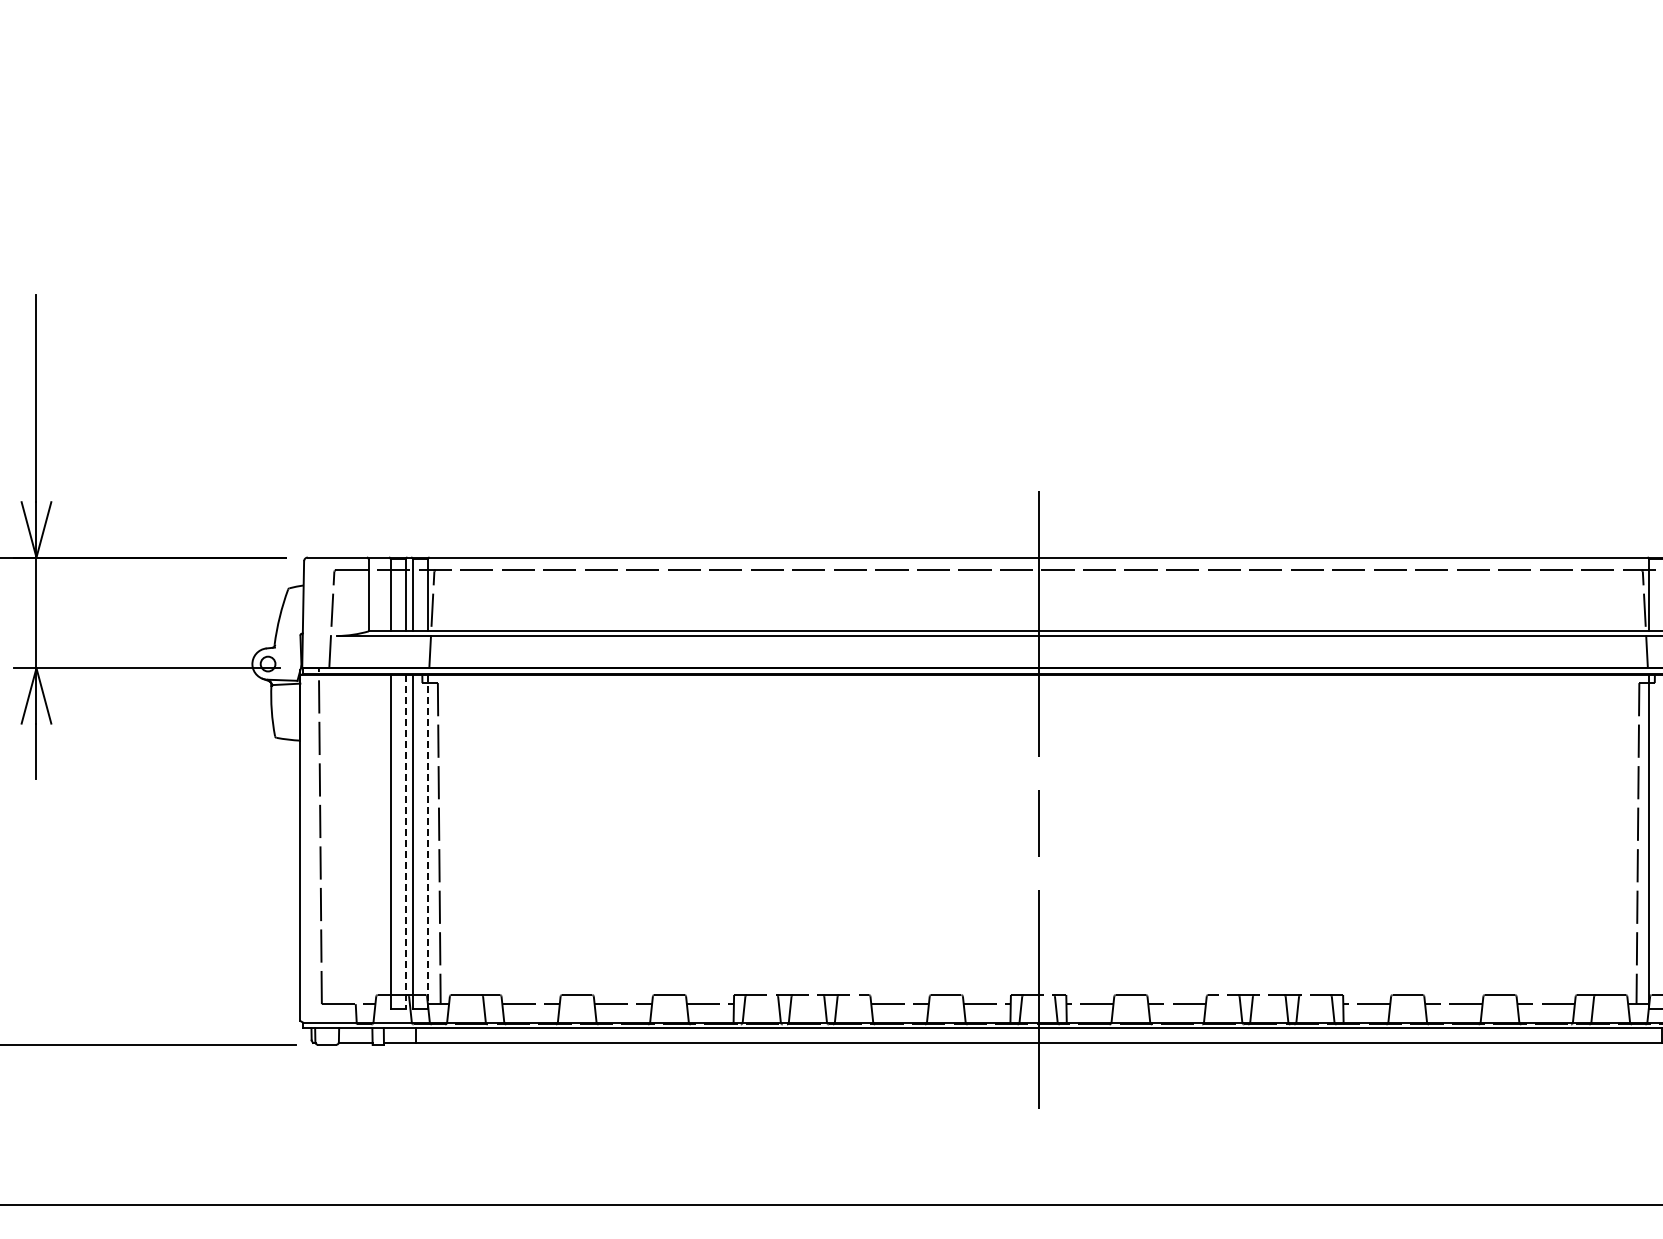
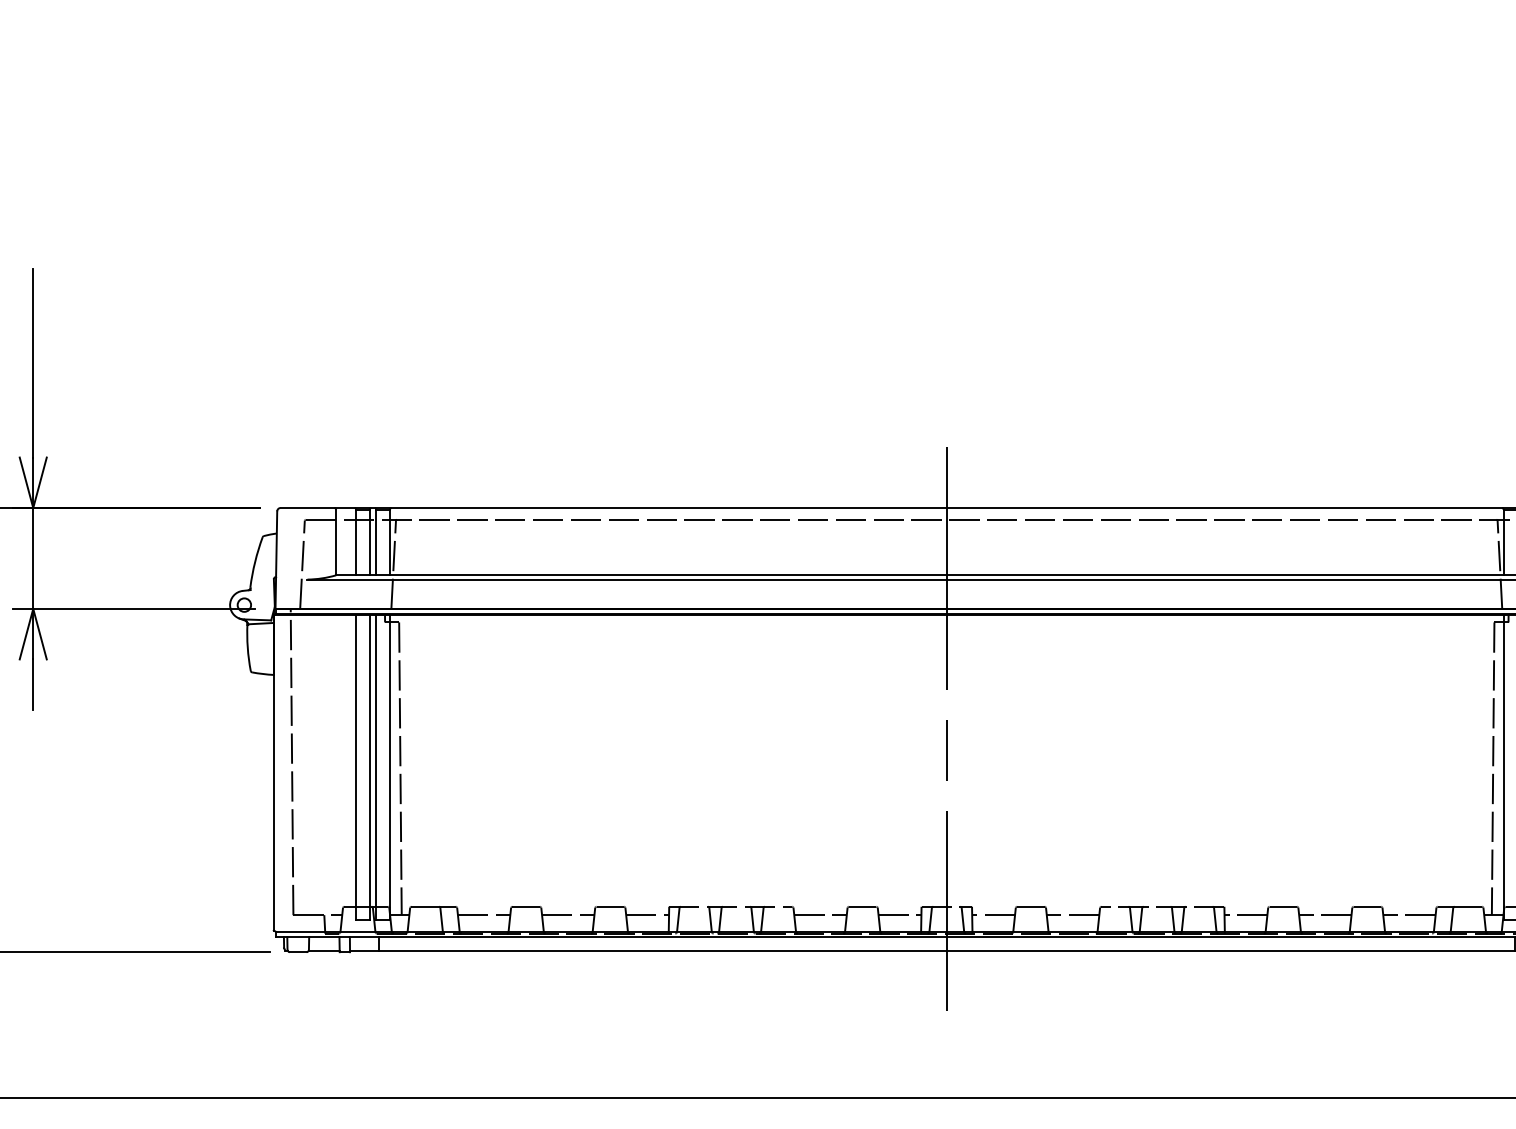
line: (405, 842) -> (369, 767), dashed -> solid
line: (427, 842) -> (389, 767), dashed -> solid

